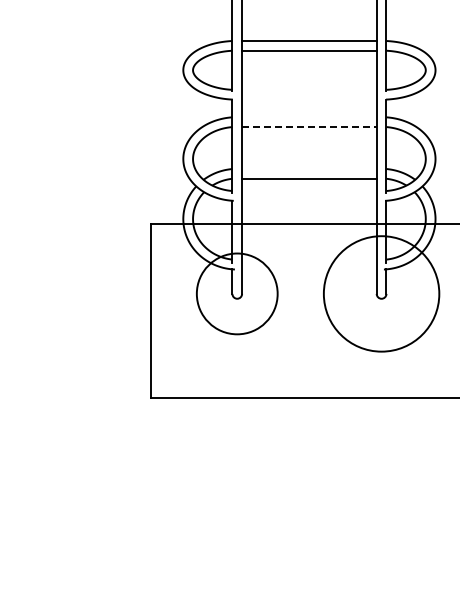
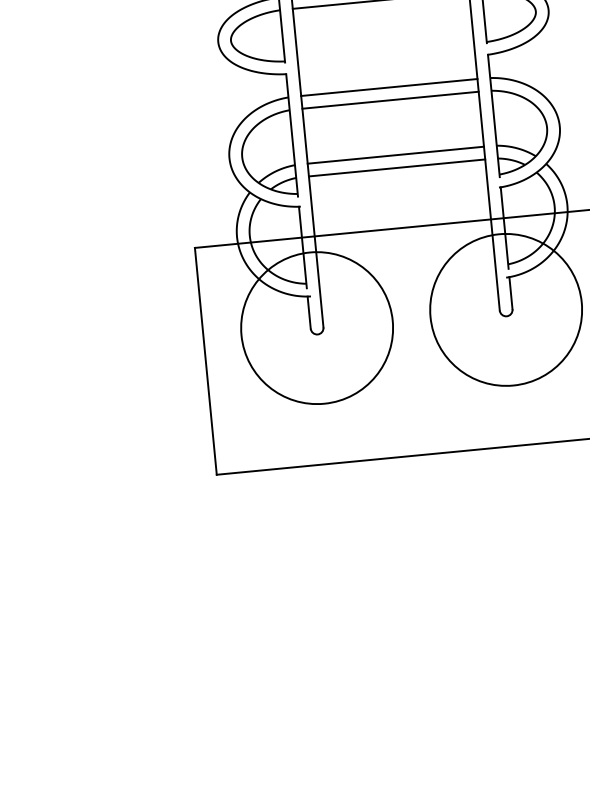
line: (309, 117) -> (389, 87), added
line: (309, 126) -> (390, 99), dashed -> solid
line: (309, 168) -> (395, 154), added
circle: (236, 293) -> (316, 327), size x1.43

